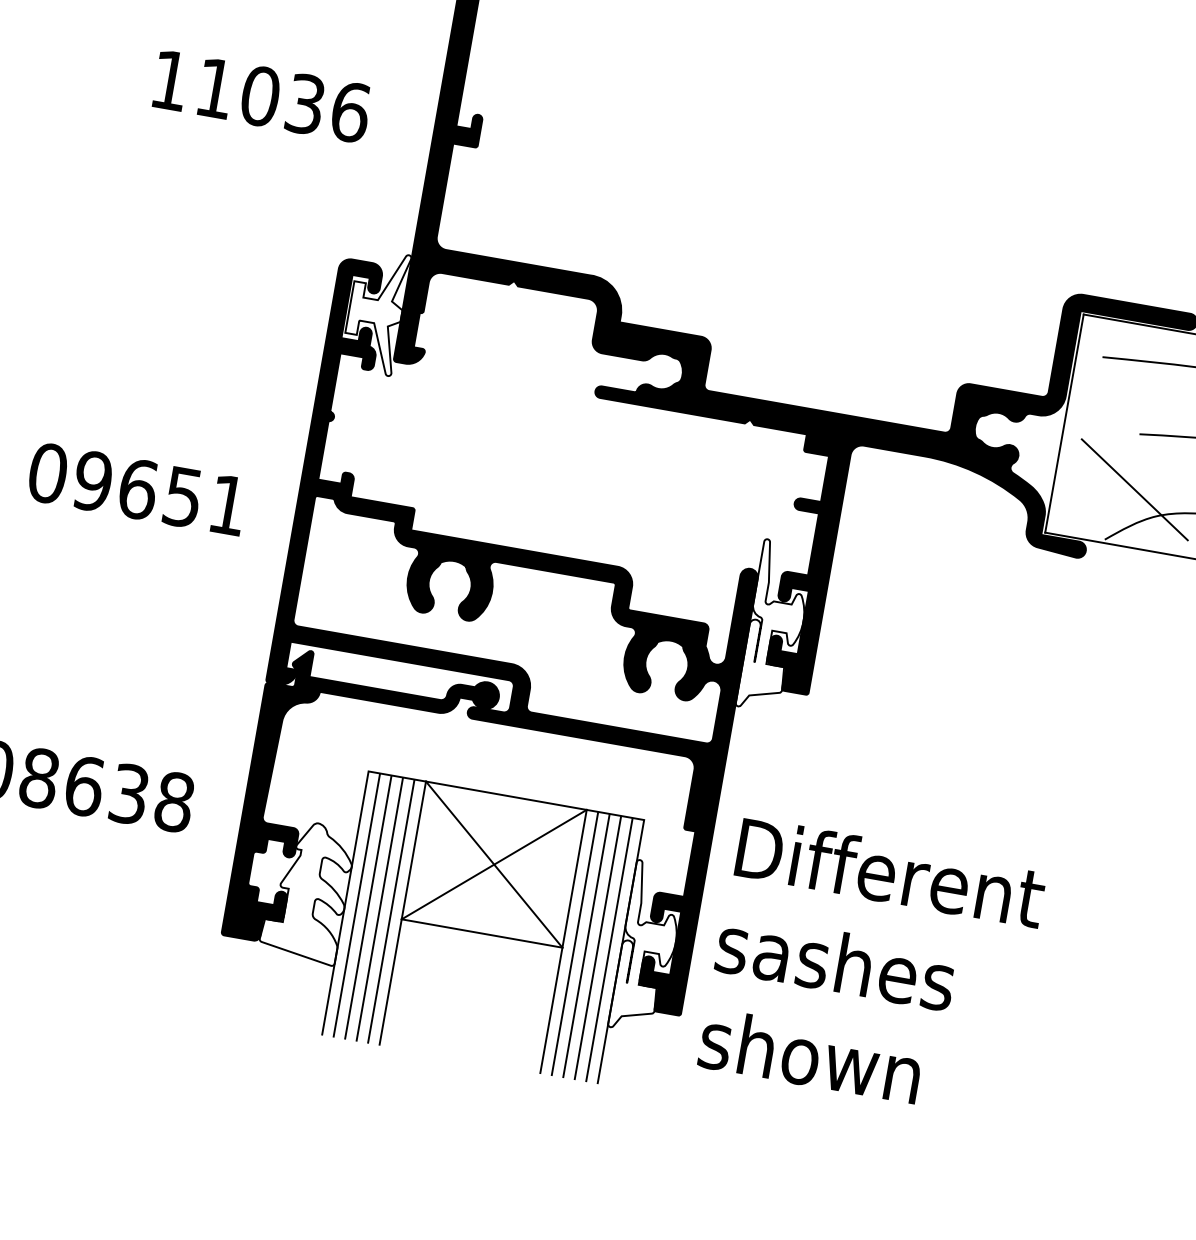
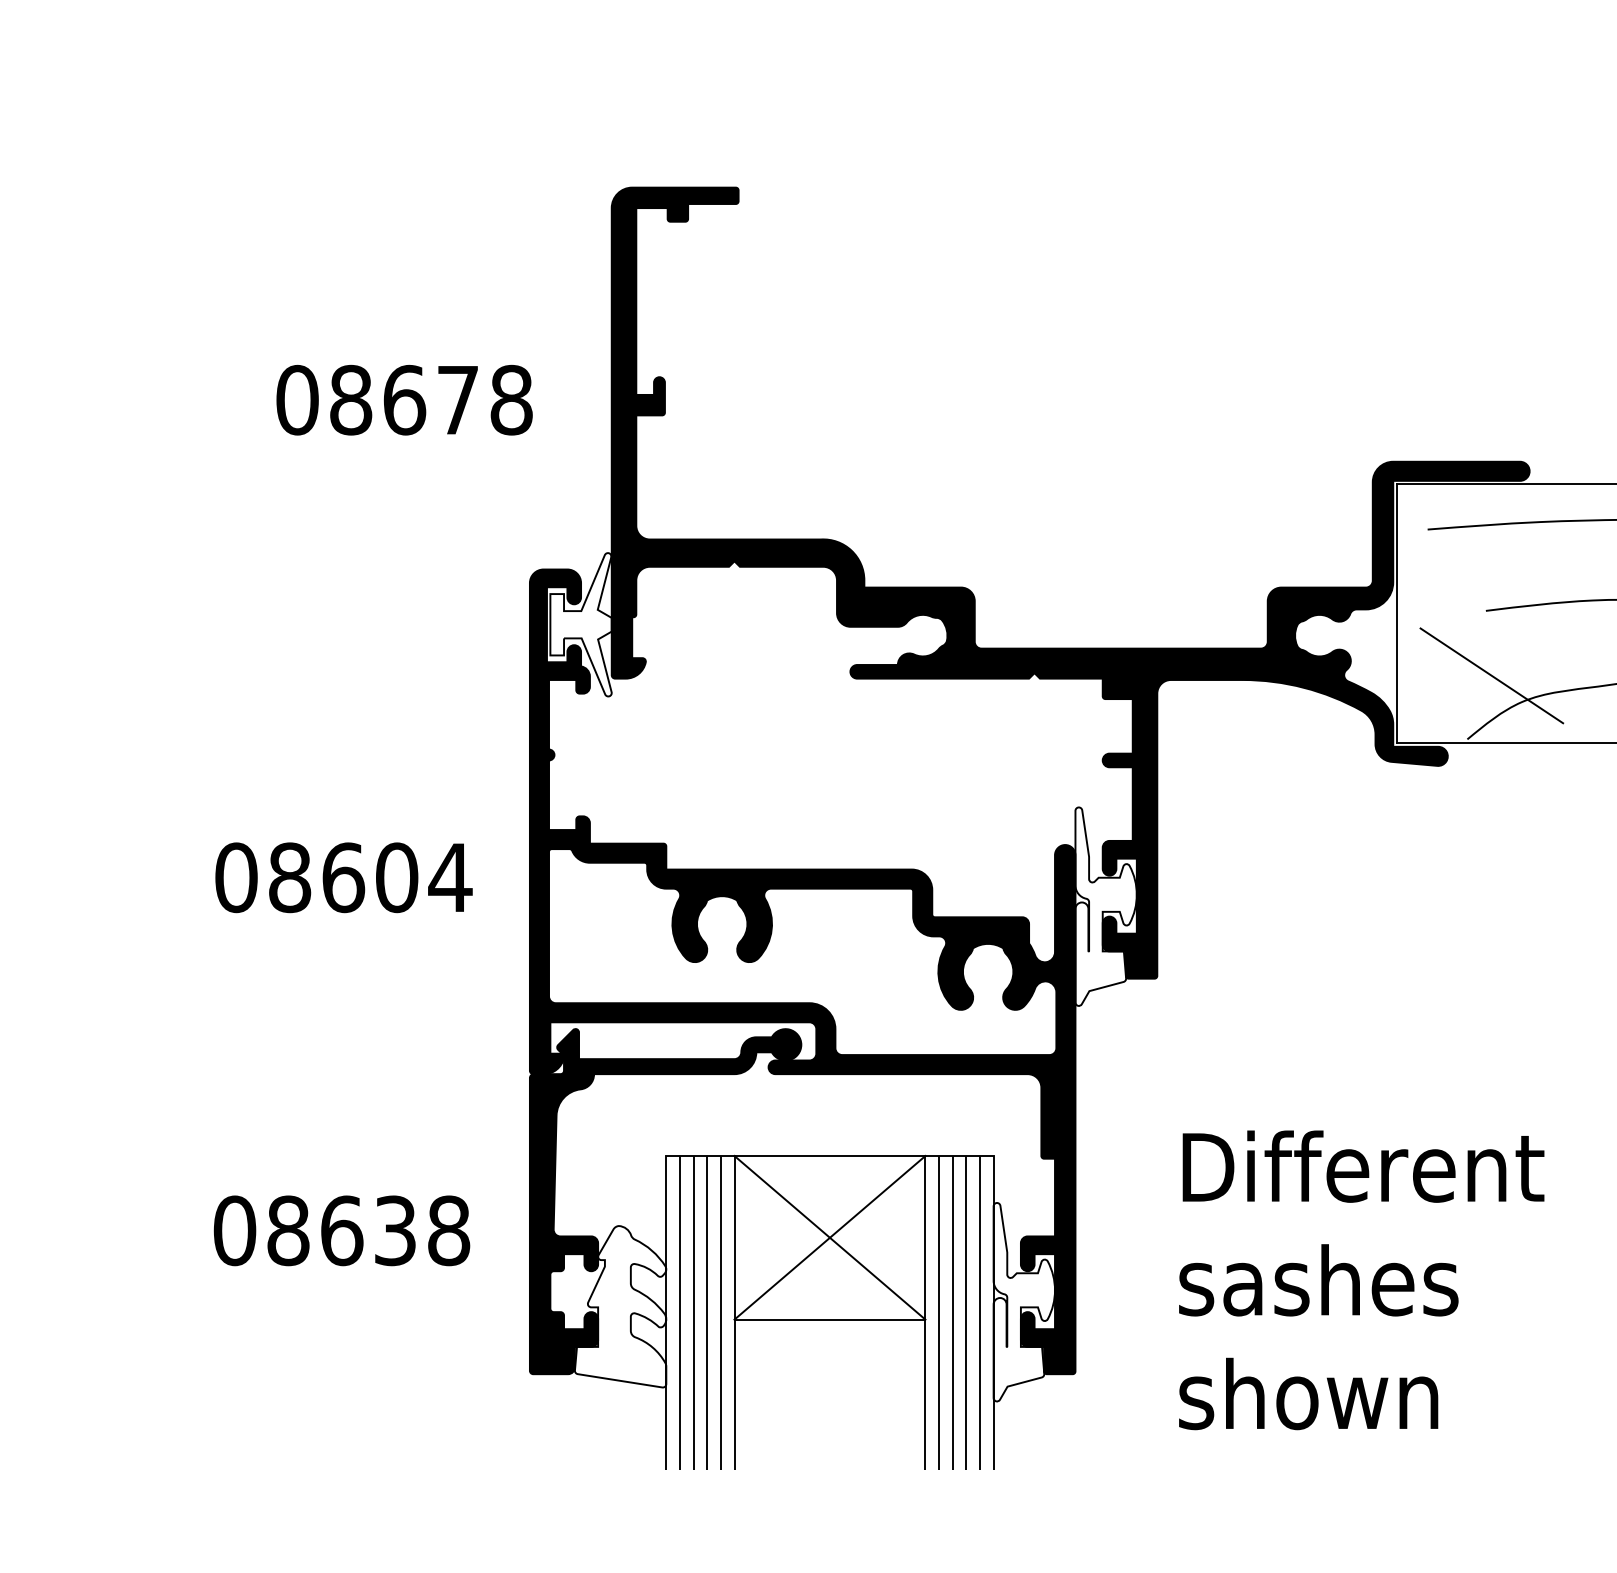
text: (260, 95) -> (404, 399), 11036 -> 08678
text: (160, 493) -> (370, 877), 09651 -> 08604
text: (872, 968) -> (1361, 1280), moved

